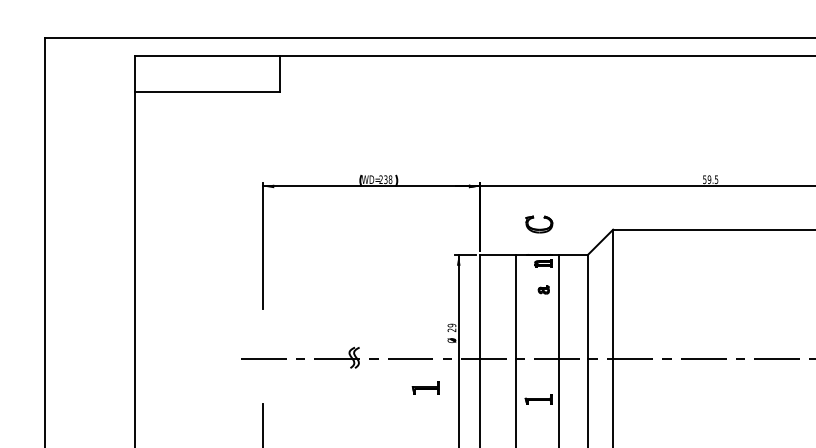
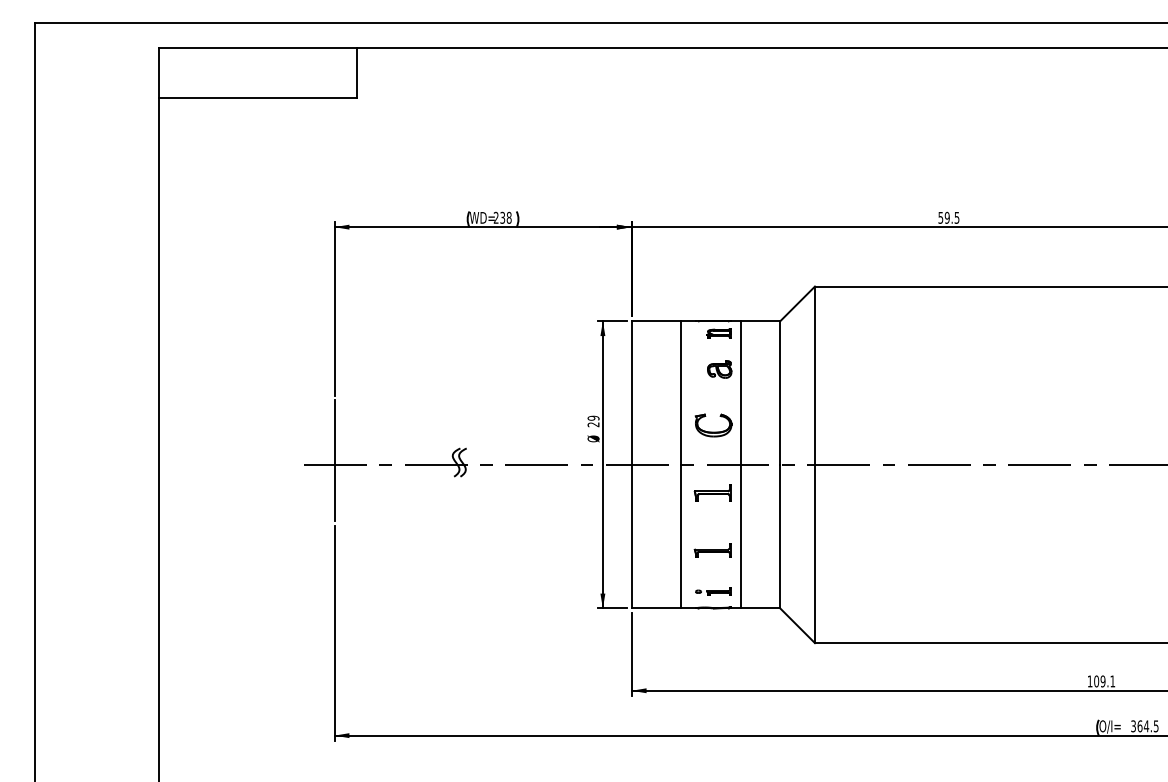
part: (539, 224) -> (713, 425), moved
part: (543, 290) -> (719, 369), size x1.67
line: (263, 356) -> (334, 460), added
part: (425, 387) -> (712, 492), moved
part: (538, 399) -> (712, 550), moved

